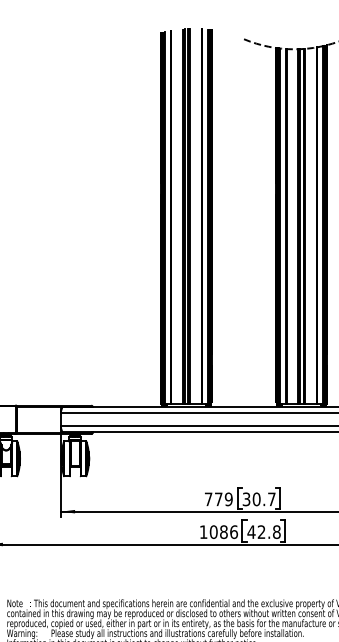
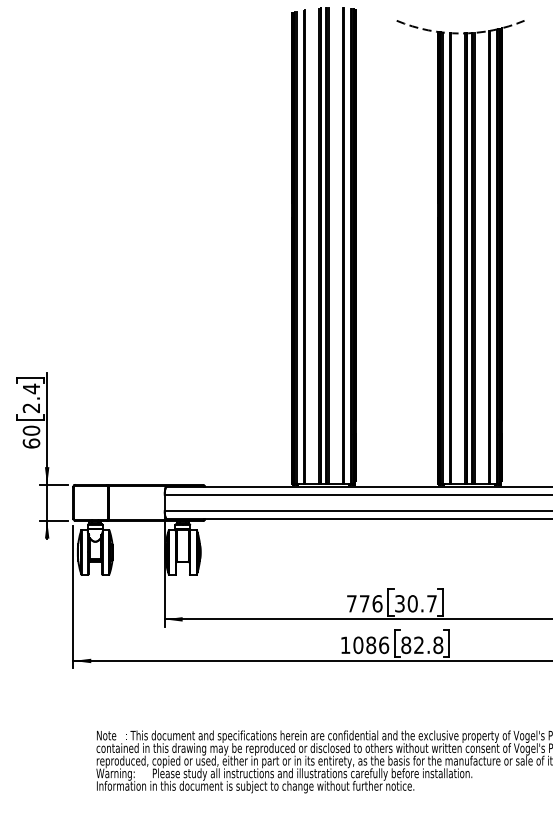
text: (228, 499) -> (377, 603), 779 -> 776
text: (250, 532) -> (405, 645), 42.8 -> 82.8

